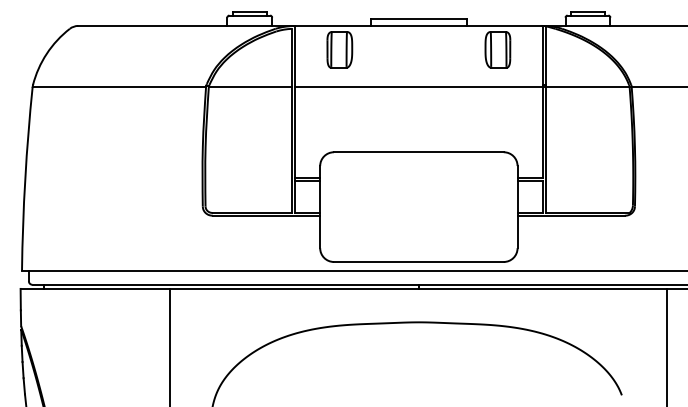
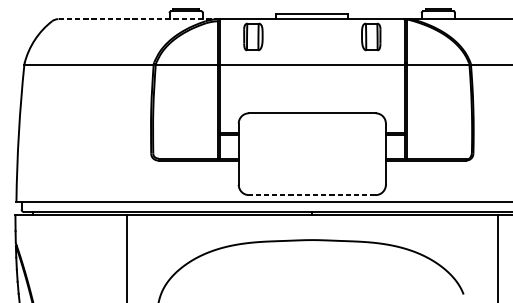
line: (185, 25) -> (138, 18), solid -> dashed
line: (418, 261) -> (312, 194), solid -> dashed

